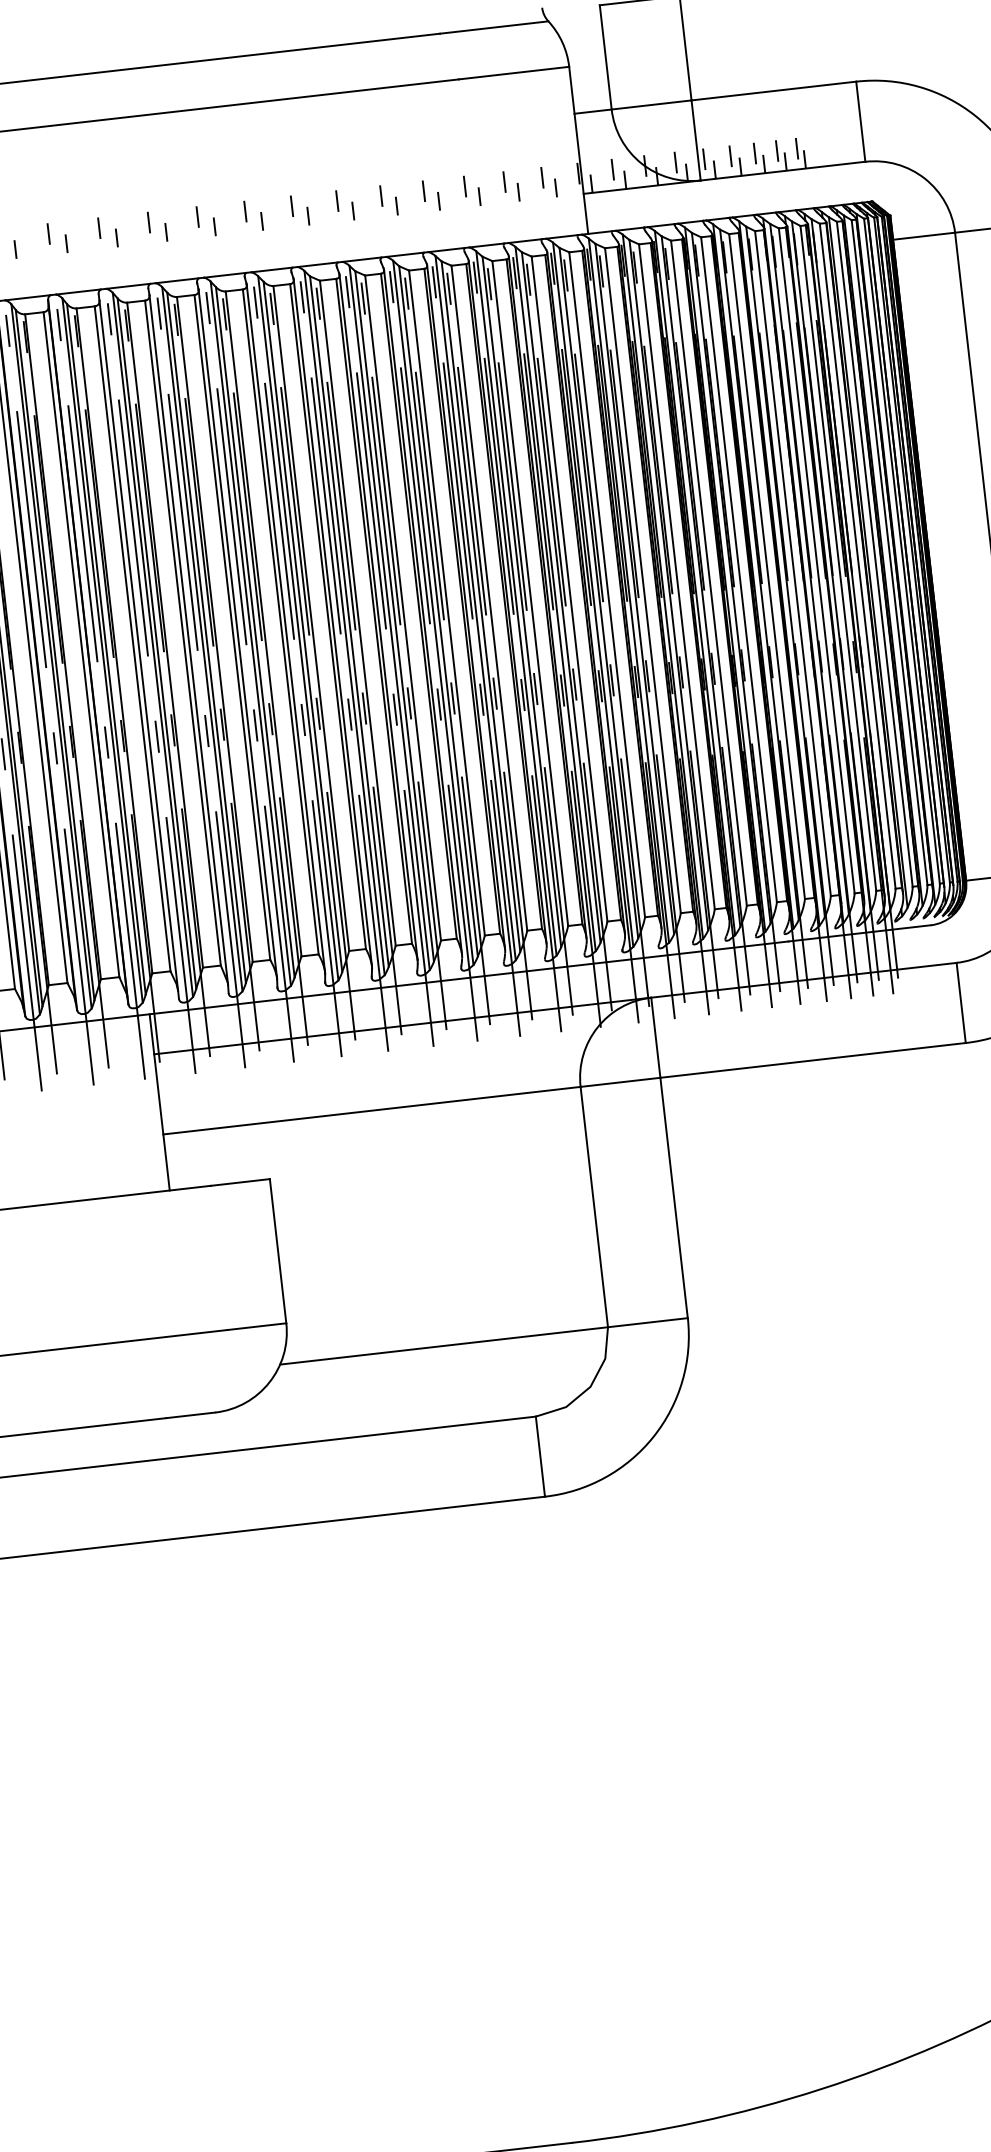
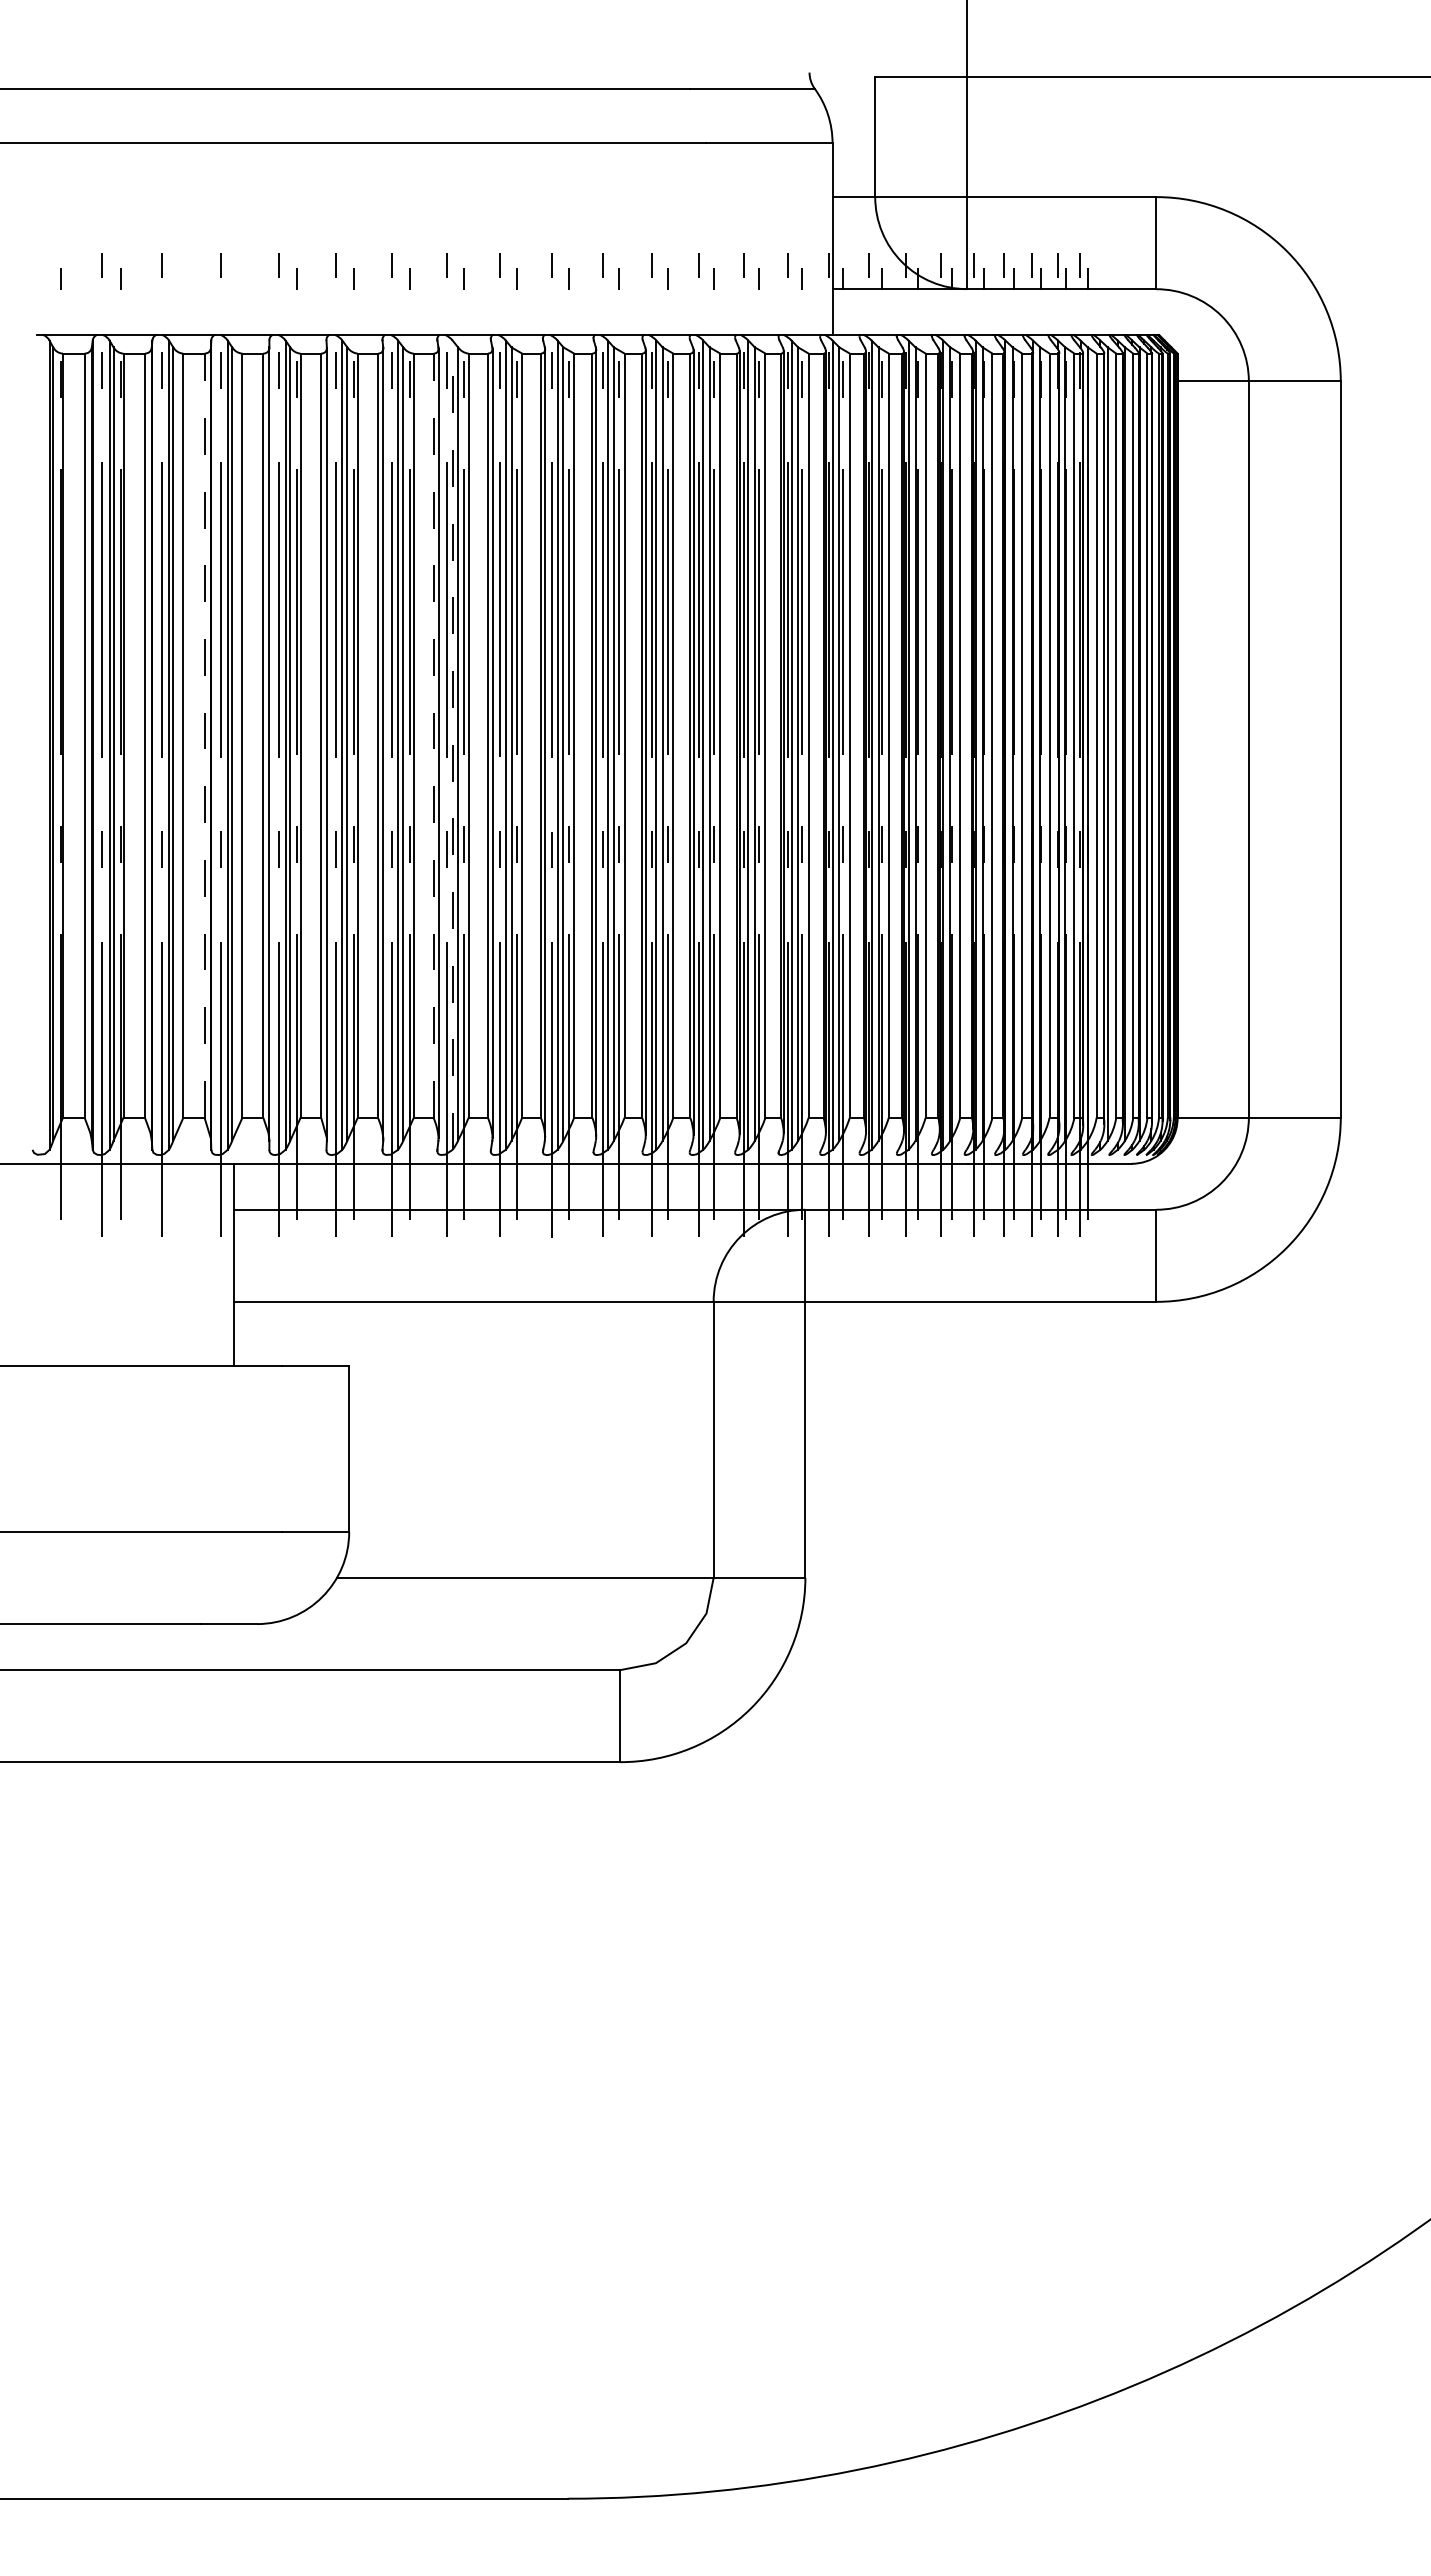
line: (280, 621) -> (433, 735), solid -> dashed
line: (298, 628) -> (452, 745), solid -> dashed
line: (81, 644) -> (204, 735), solid -> dashed
line: (112, 648) -> (239, 744), removed
line: (61, 654) -> (180, 744), removed

